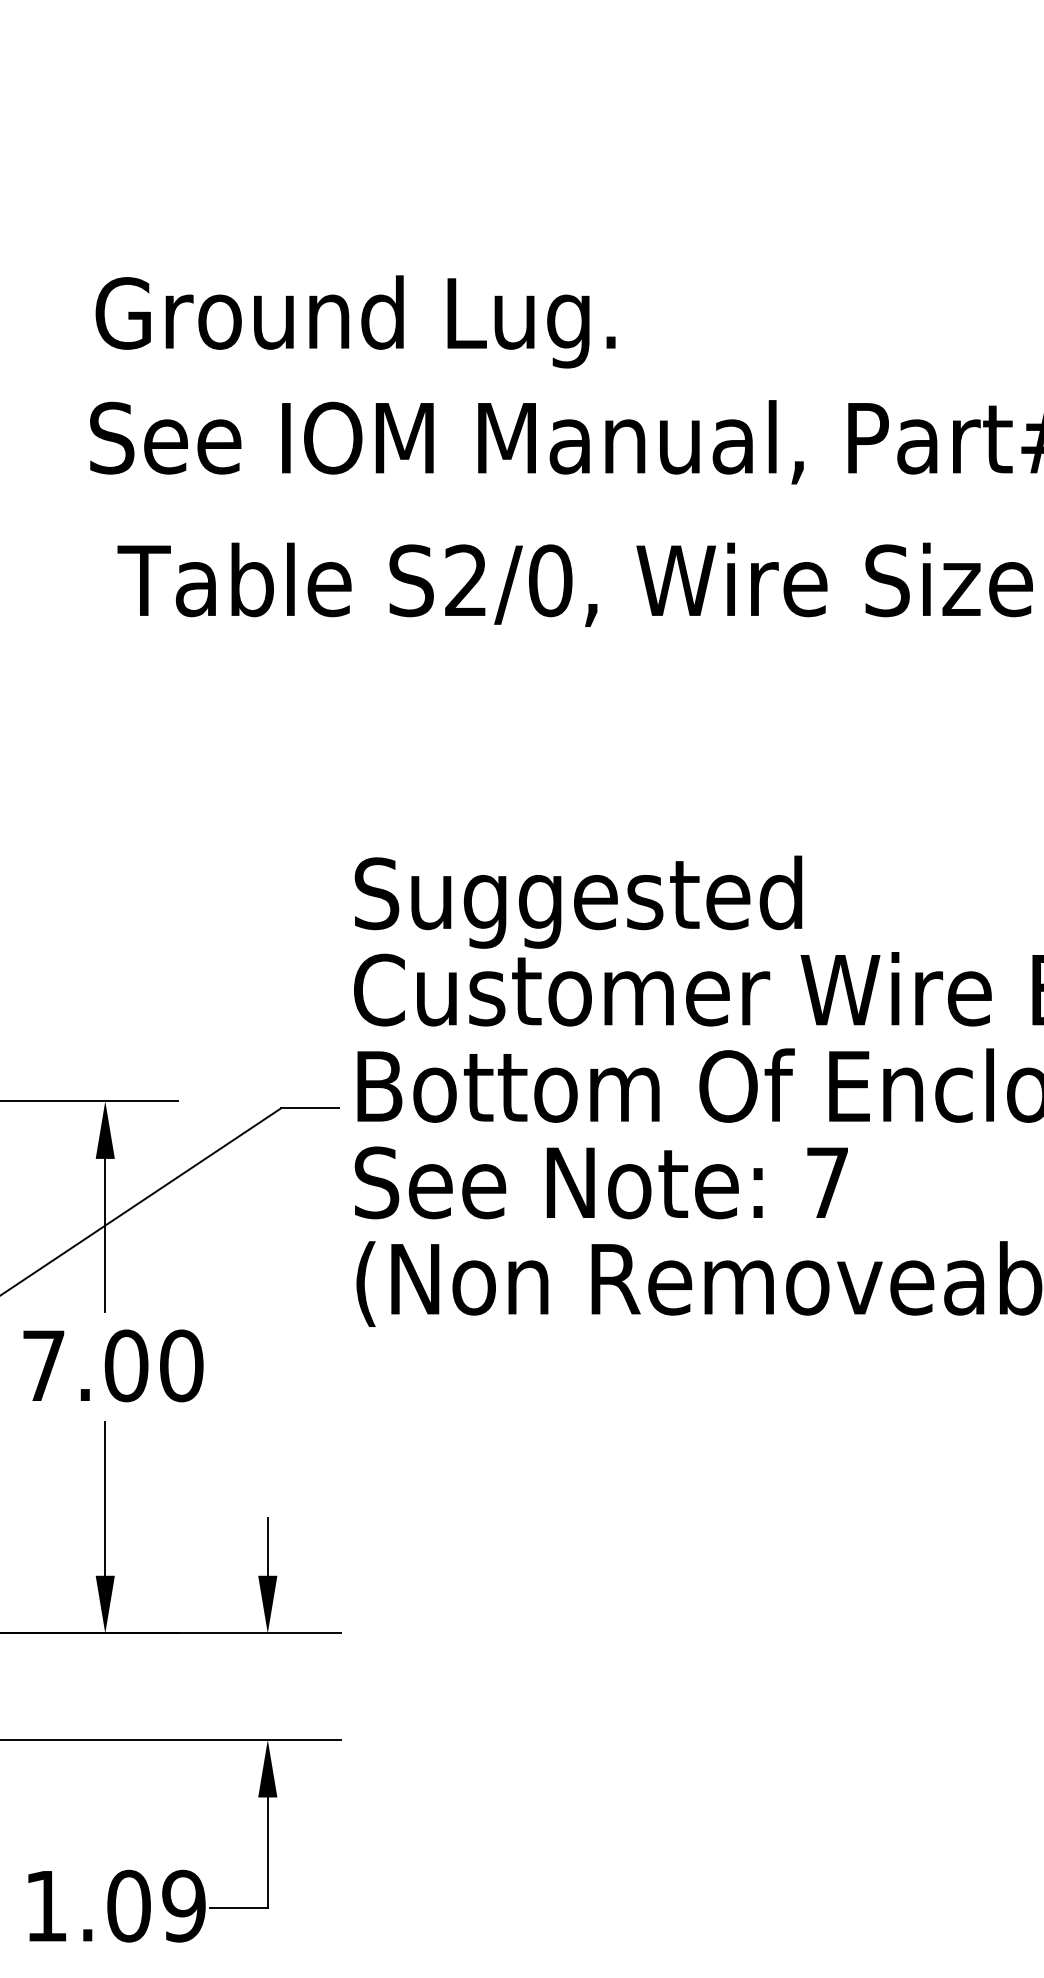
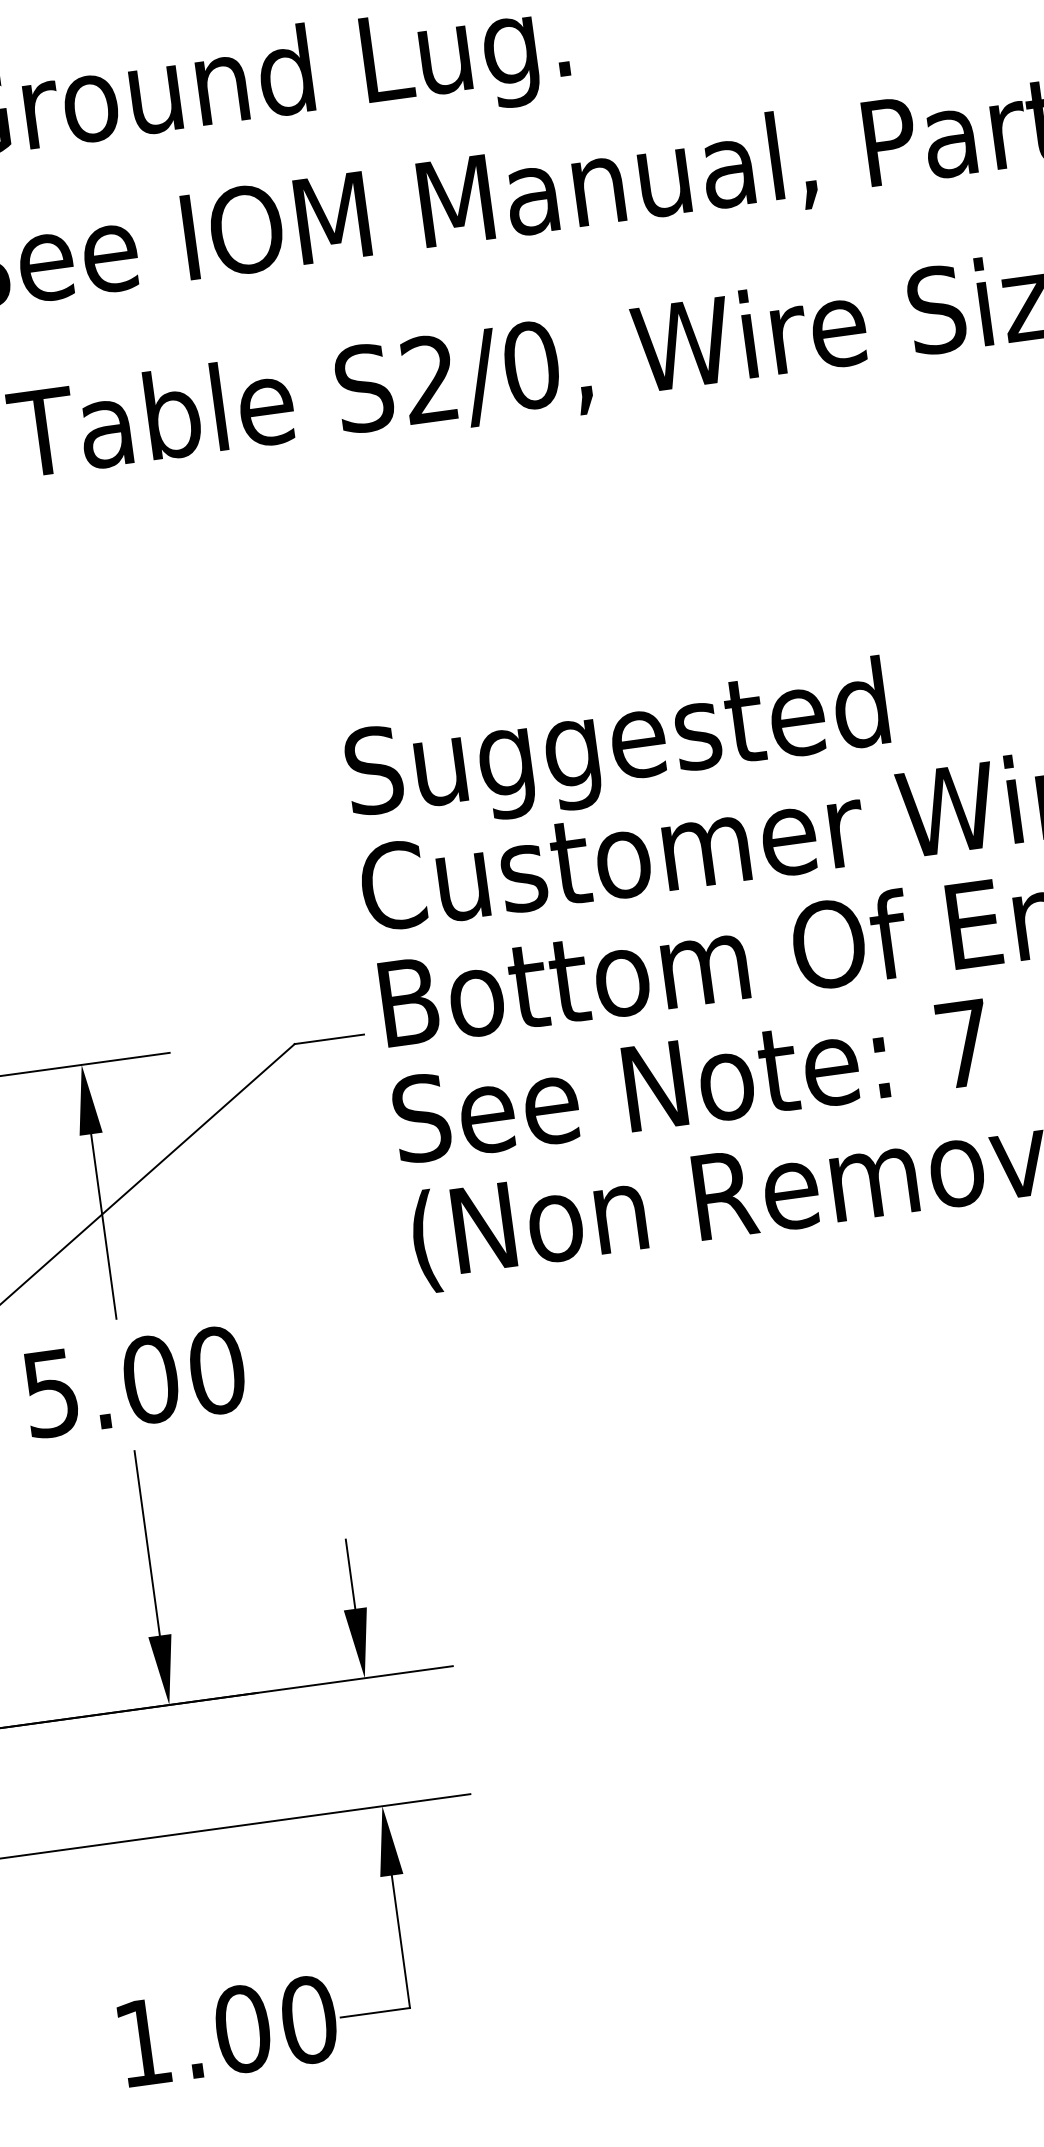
text: (43, 1366) -> (51, 1394), 7.00 -> 5.00
text: (184, 1905) -> (309, 2019), 1.09 -> 1.00

